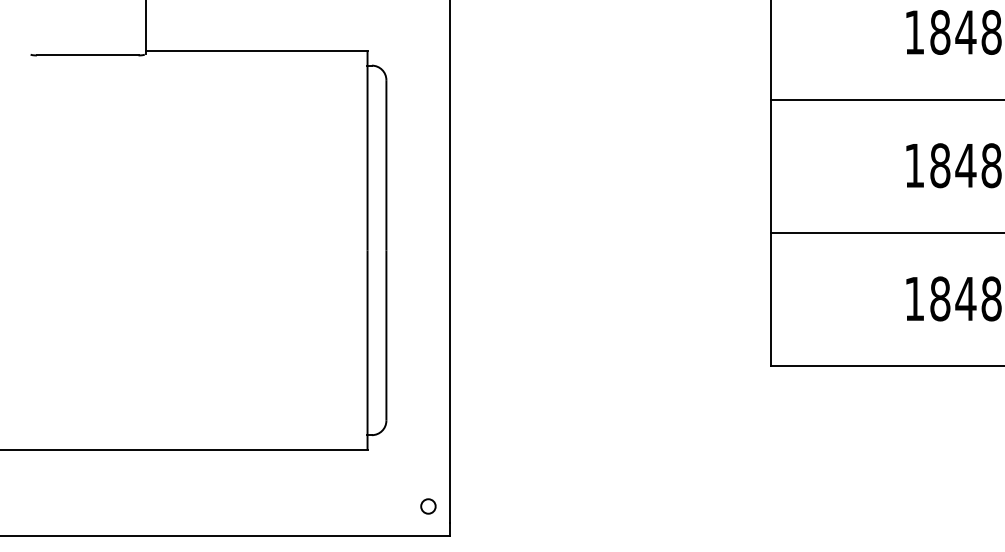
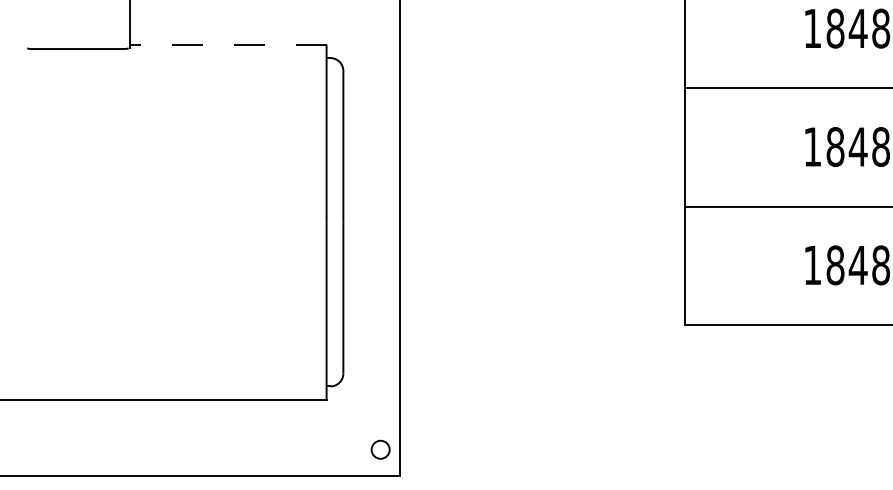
line: (256, 50) -> (227, 44), solid -> dashed
circle: (428, 506) -> (380, 449), size x1.4

